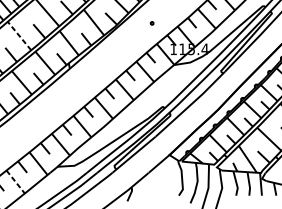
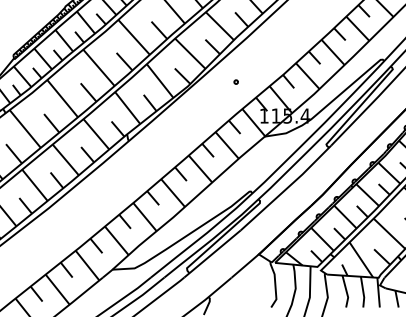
line: (19, 35) -> (62, 98), dashed -> solid
line: (15, 182) -> (57, 290), dashed -> solid

